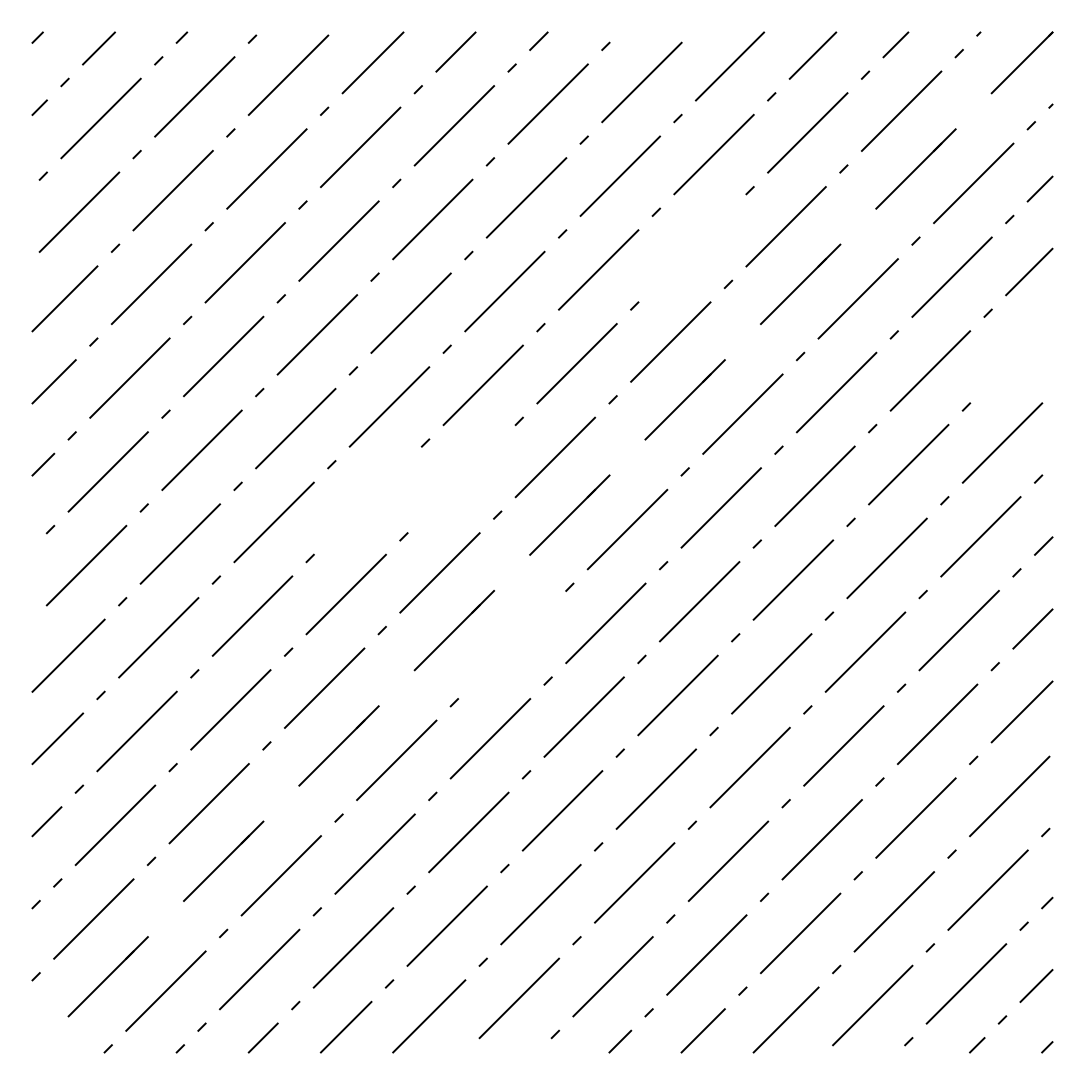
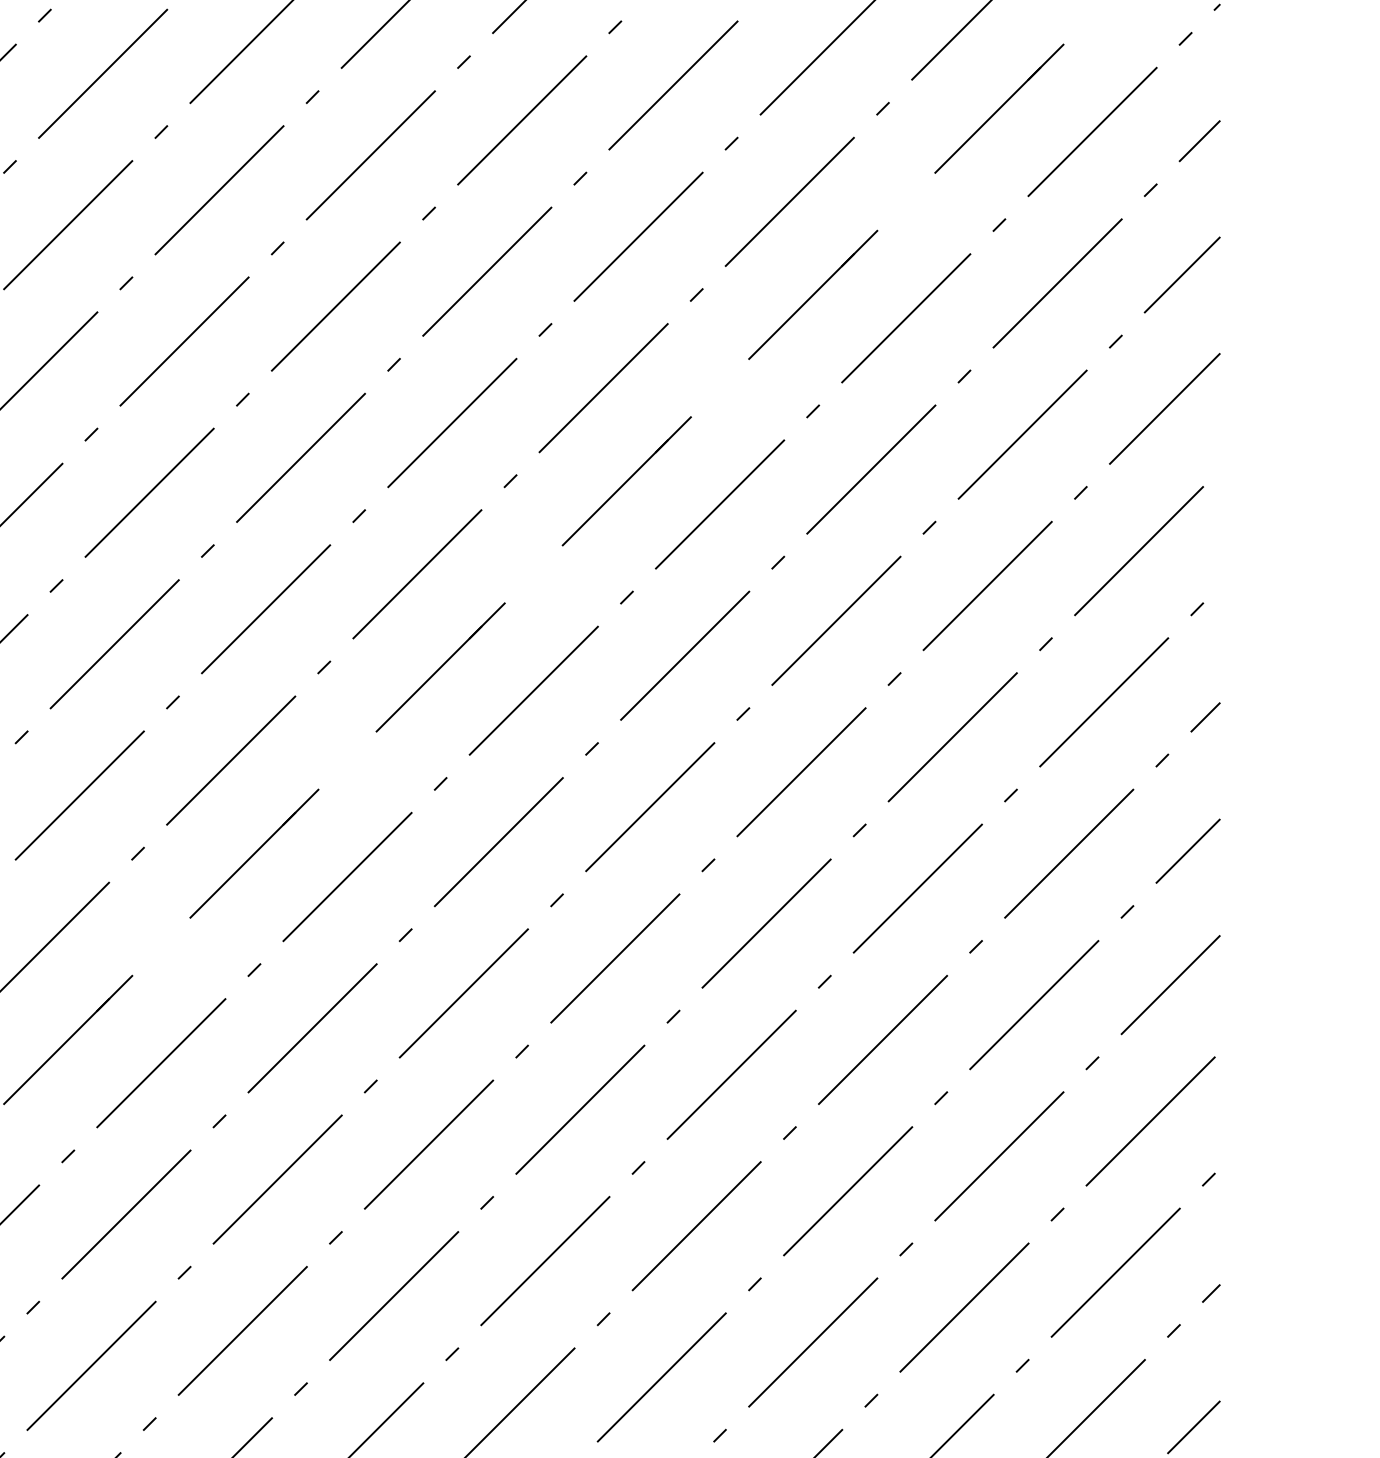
line: (692, 248) -> (638, 237), added
line: (1018, 354) -> (1164, 408), added
line: (461, 478) -> (265, 608), added
line: (367, 500) -> (114, 643), added
line: (511, 644) -> (346, 876), added

